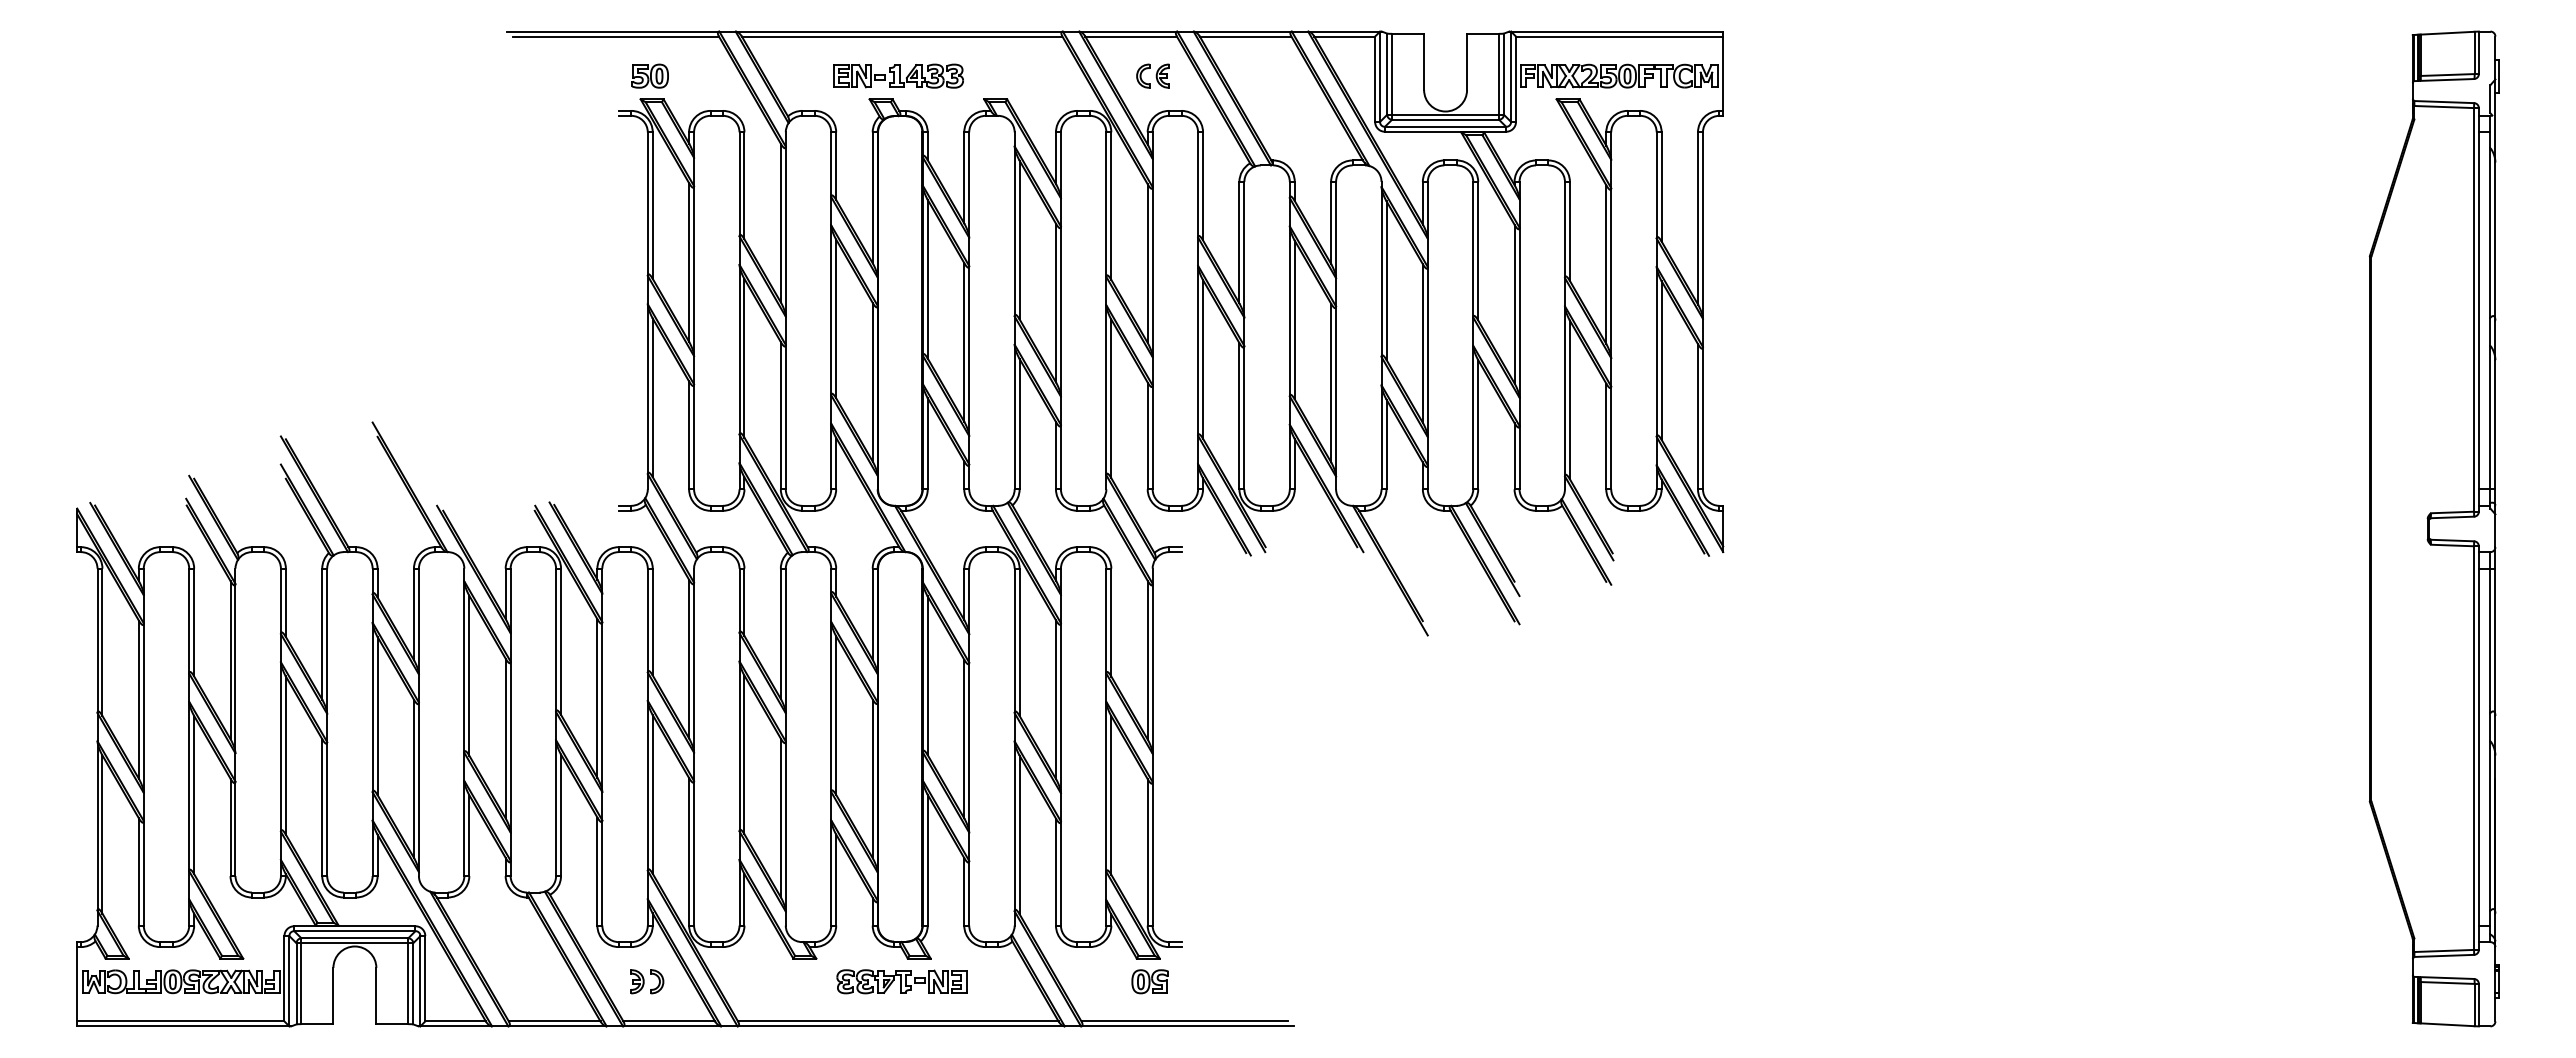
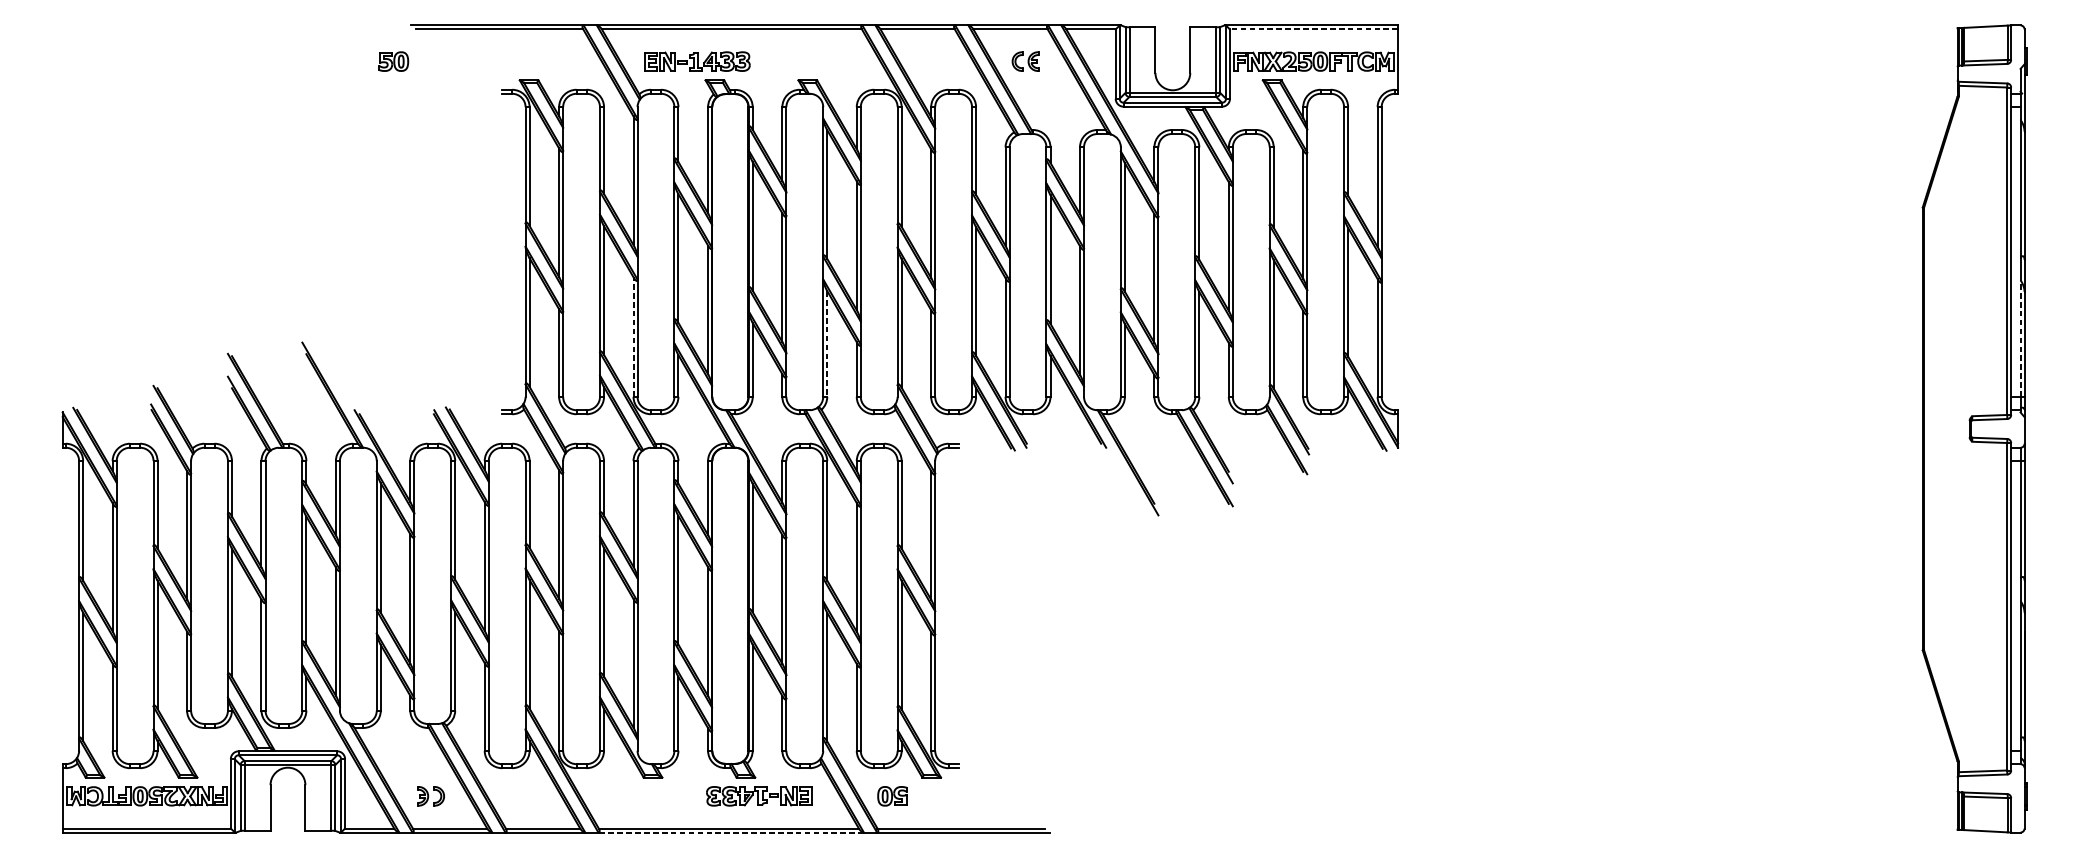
line: (1619, 36) -> (1313, 29), solid -> dashed
part: (649, 75) -> (393, 61), moved
part: (898, 75) -> (697, 61), moved
part: (1152, 75) -> (1025, 61), moved
line: (780, 415) -> (633, 336), solid -> dashed
line: (2490, 417) -> (2020, 338), solid -> dashed
line: (1019, 424) -> (827, 344), solid -> dashed
part: (647, 981) -> (431, 796), moved
part: (901, 981) -> (759, 796), moved
part: (1149, 981) -> (892, 796), moved
line: (901, 1026) -> (731, 832), solid -> dashed

